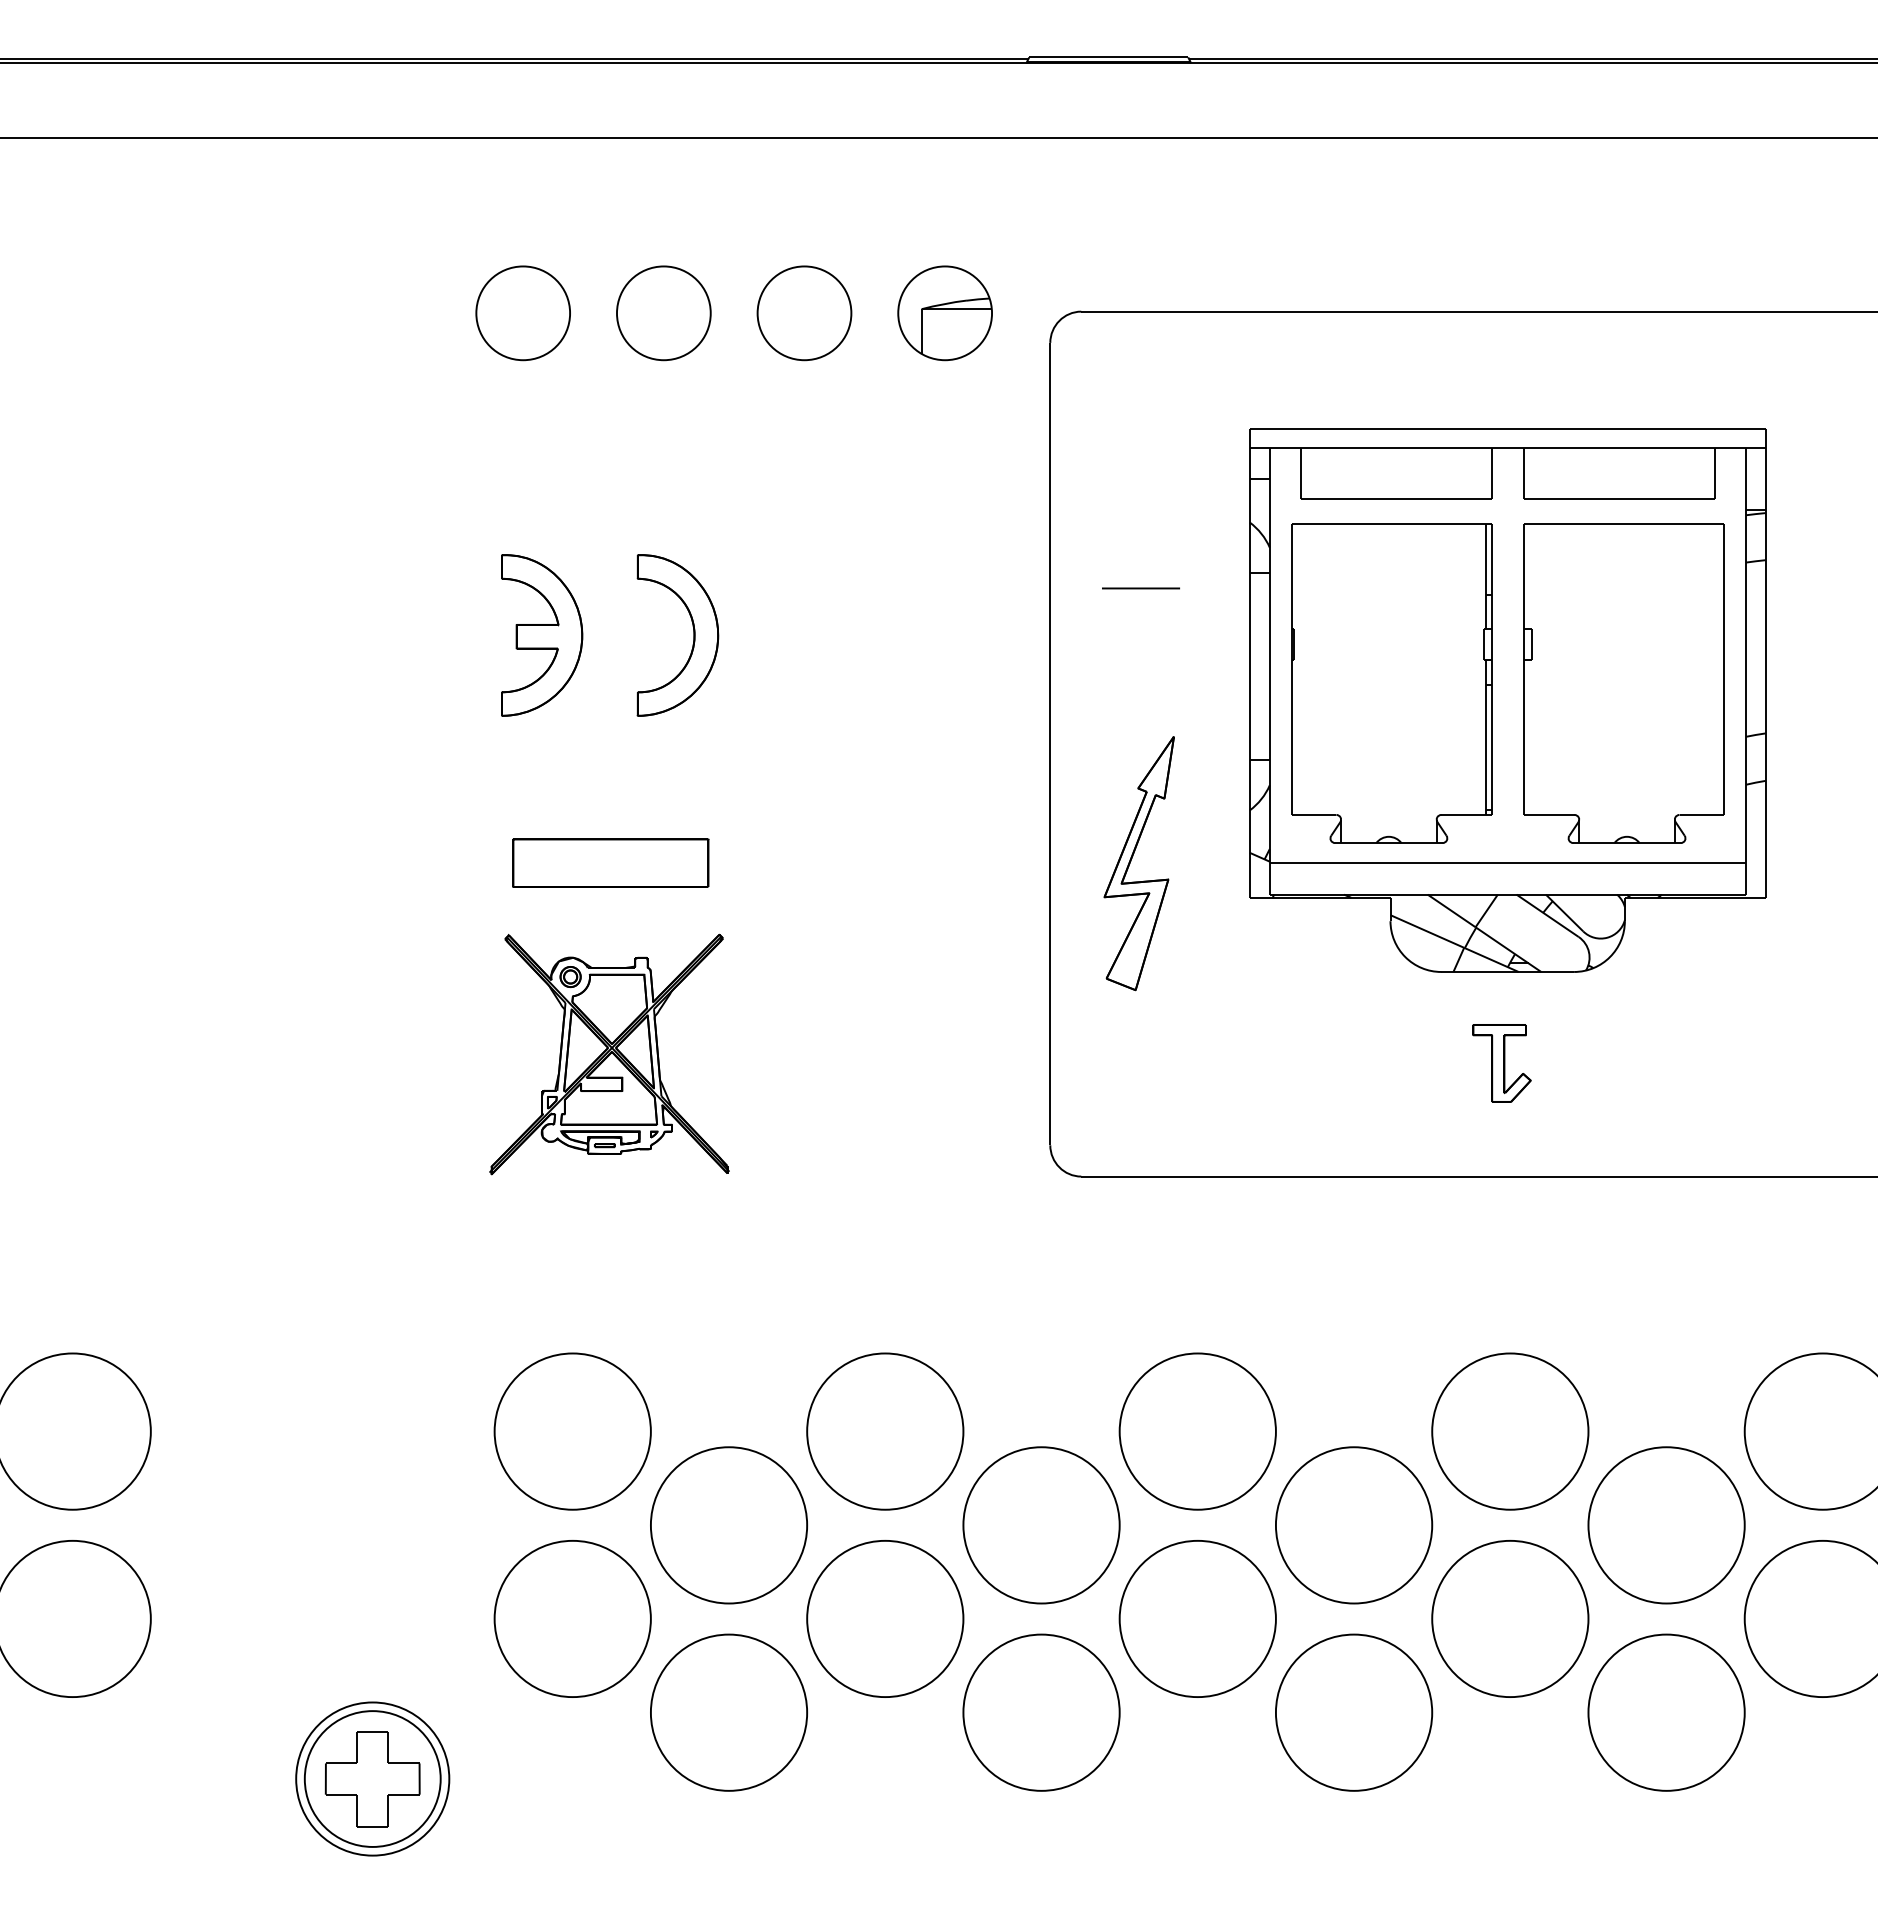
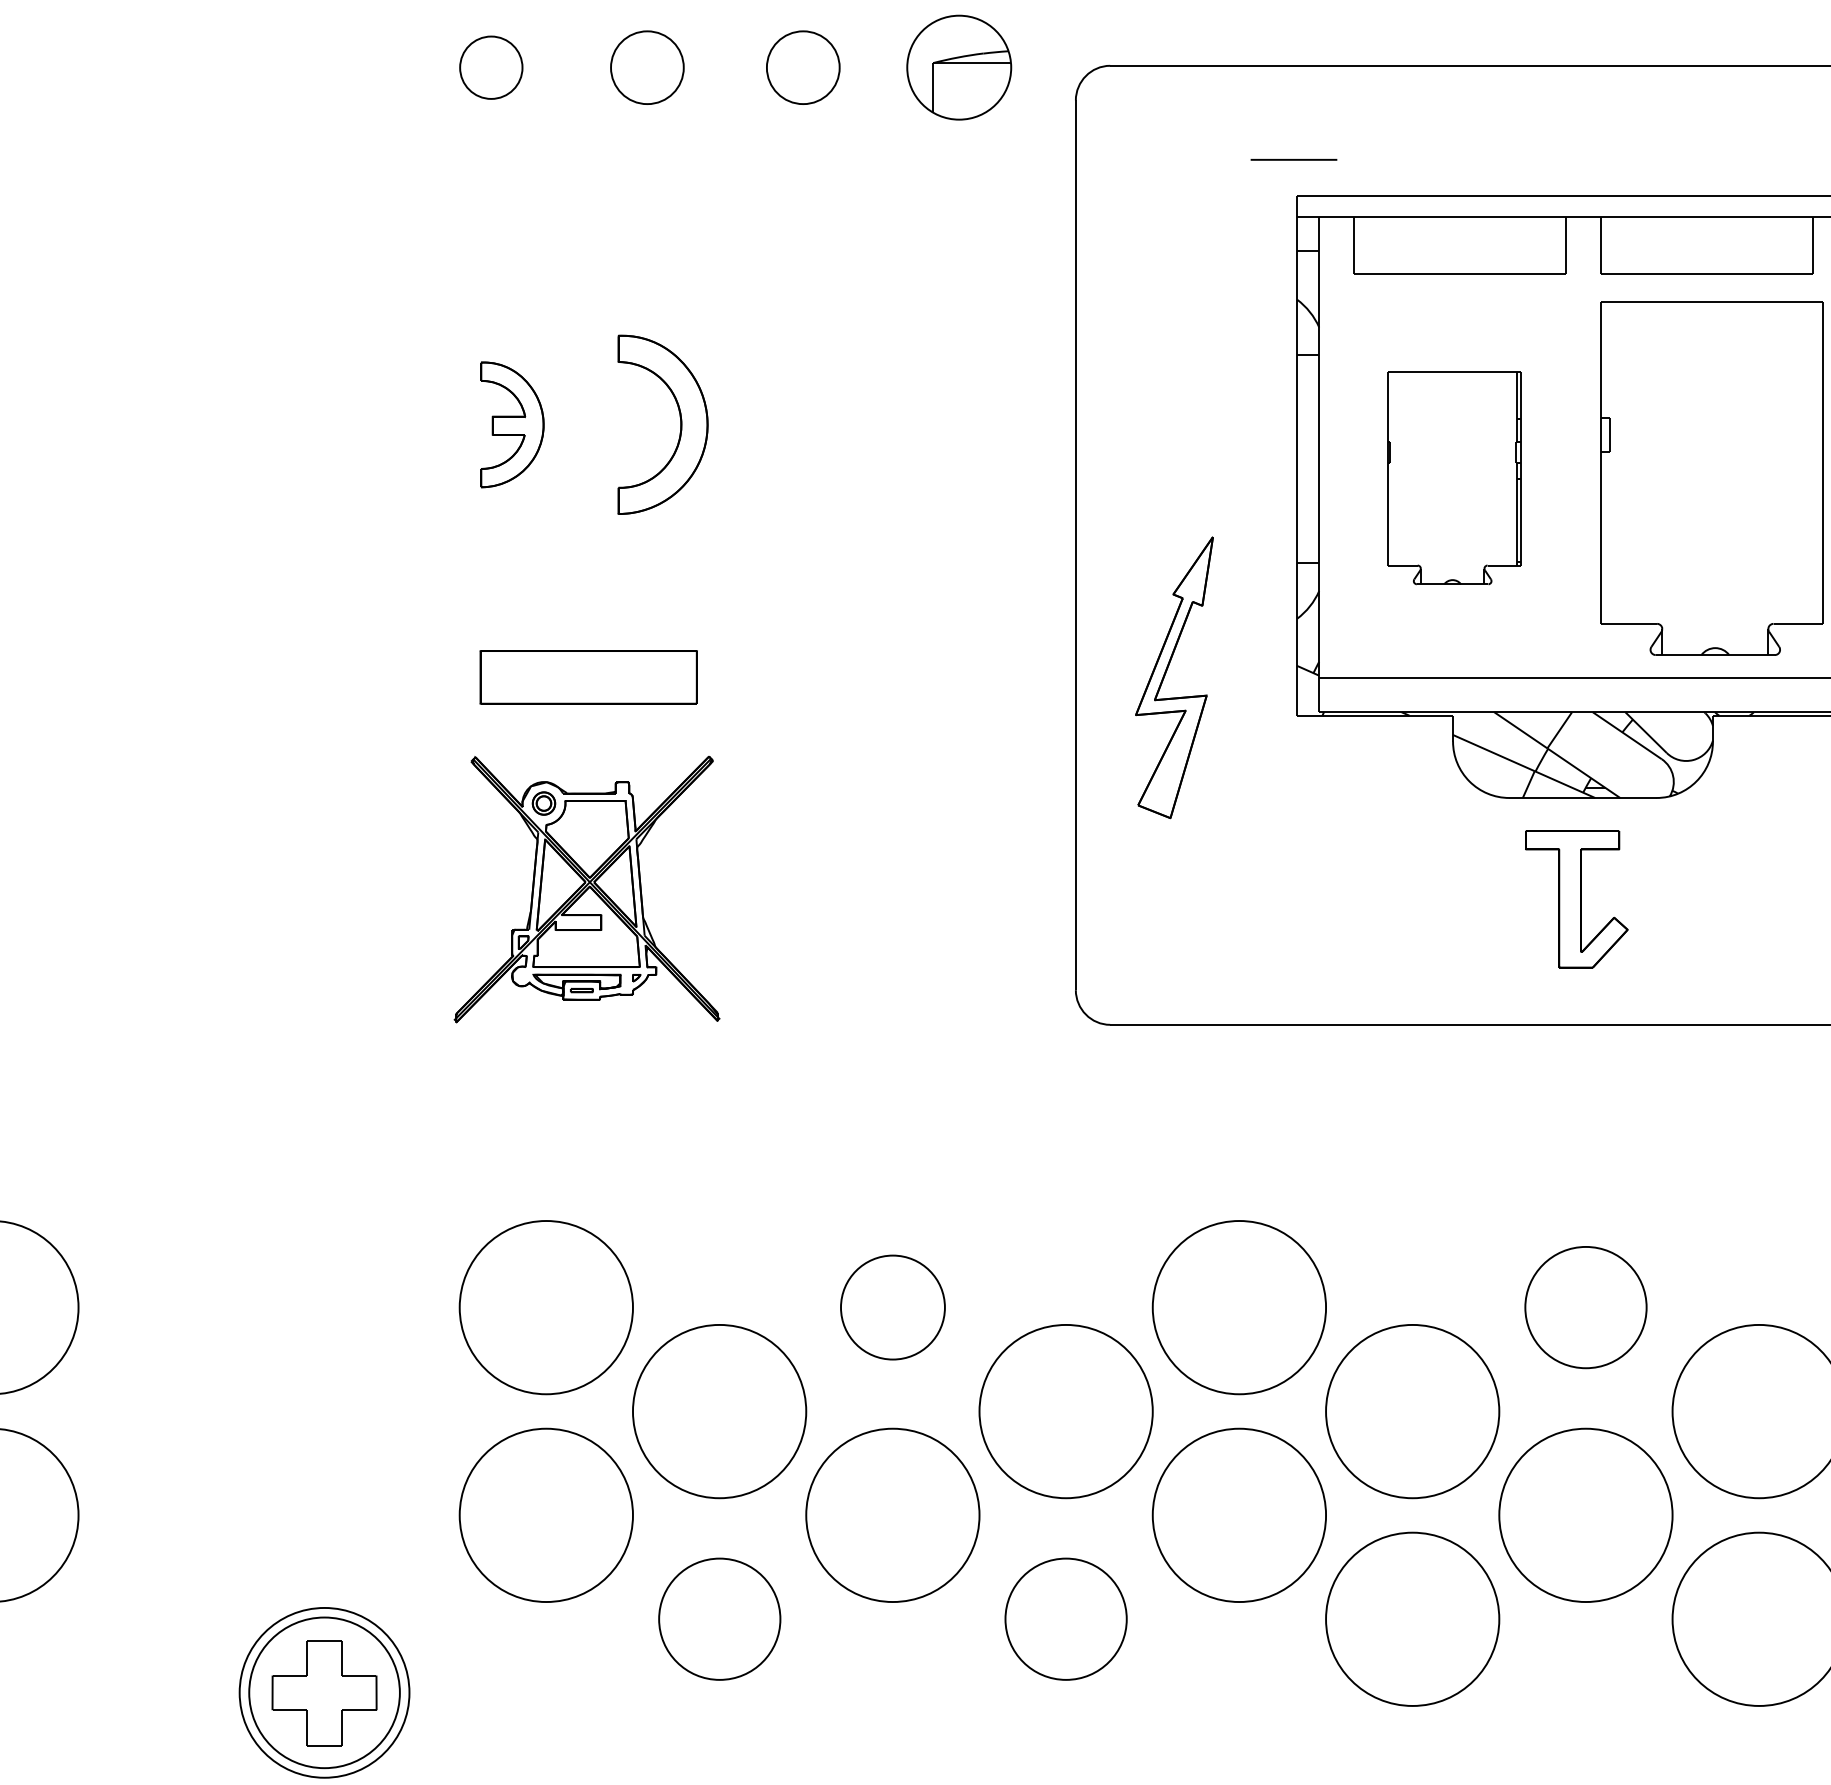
part: (522, 313) -> (490, 67), size x0.6
part: (663, 313) -> (646, 67), size x0.7
part: (804, 313) -> (803, 67), size x0.7
line: (1140, 588) -> (1293, 159), moved
part: (542, 635) -> (512, 424), size x0.7
part: (1391, 683) -> (1454, 478), size x0.6
part: (1501, 1063) -> (1576, 899), size x1.6
part: (885, 1431) -> (893, 1307), size x0.6
part: (1510, 1431) -> (1586, 1307), size x0.7
part: (729, 1712) -> (720, 1619), size x0.7
part: (1041, 1712) -> (1066, 1619), size x0.7

